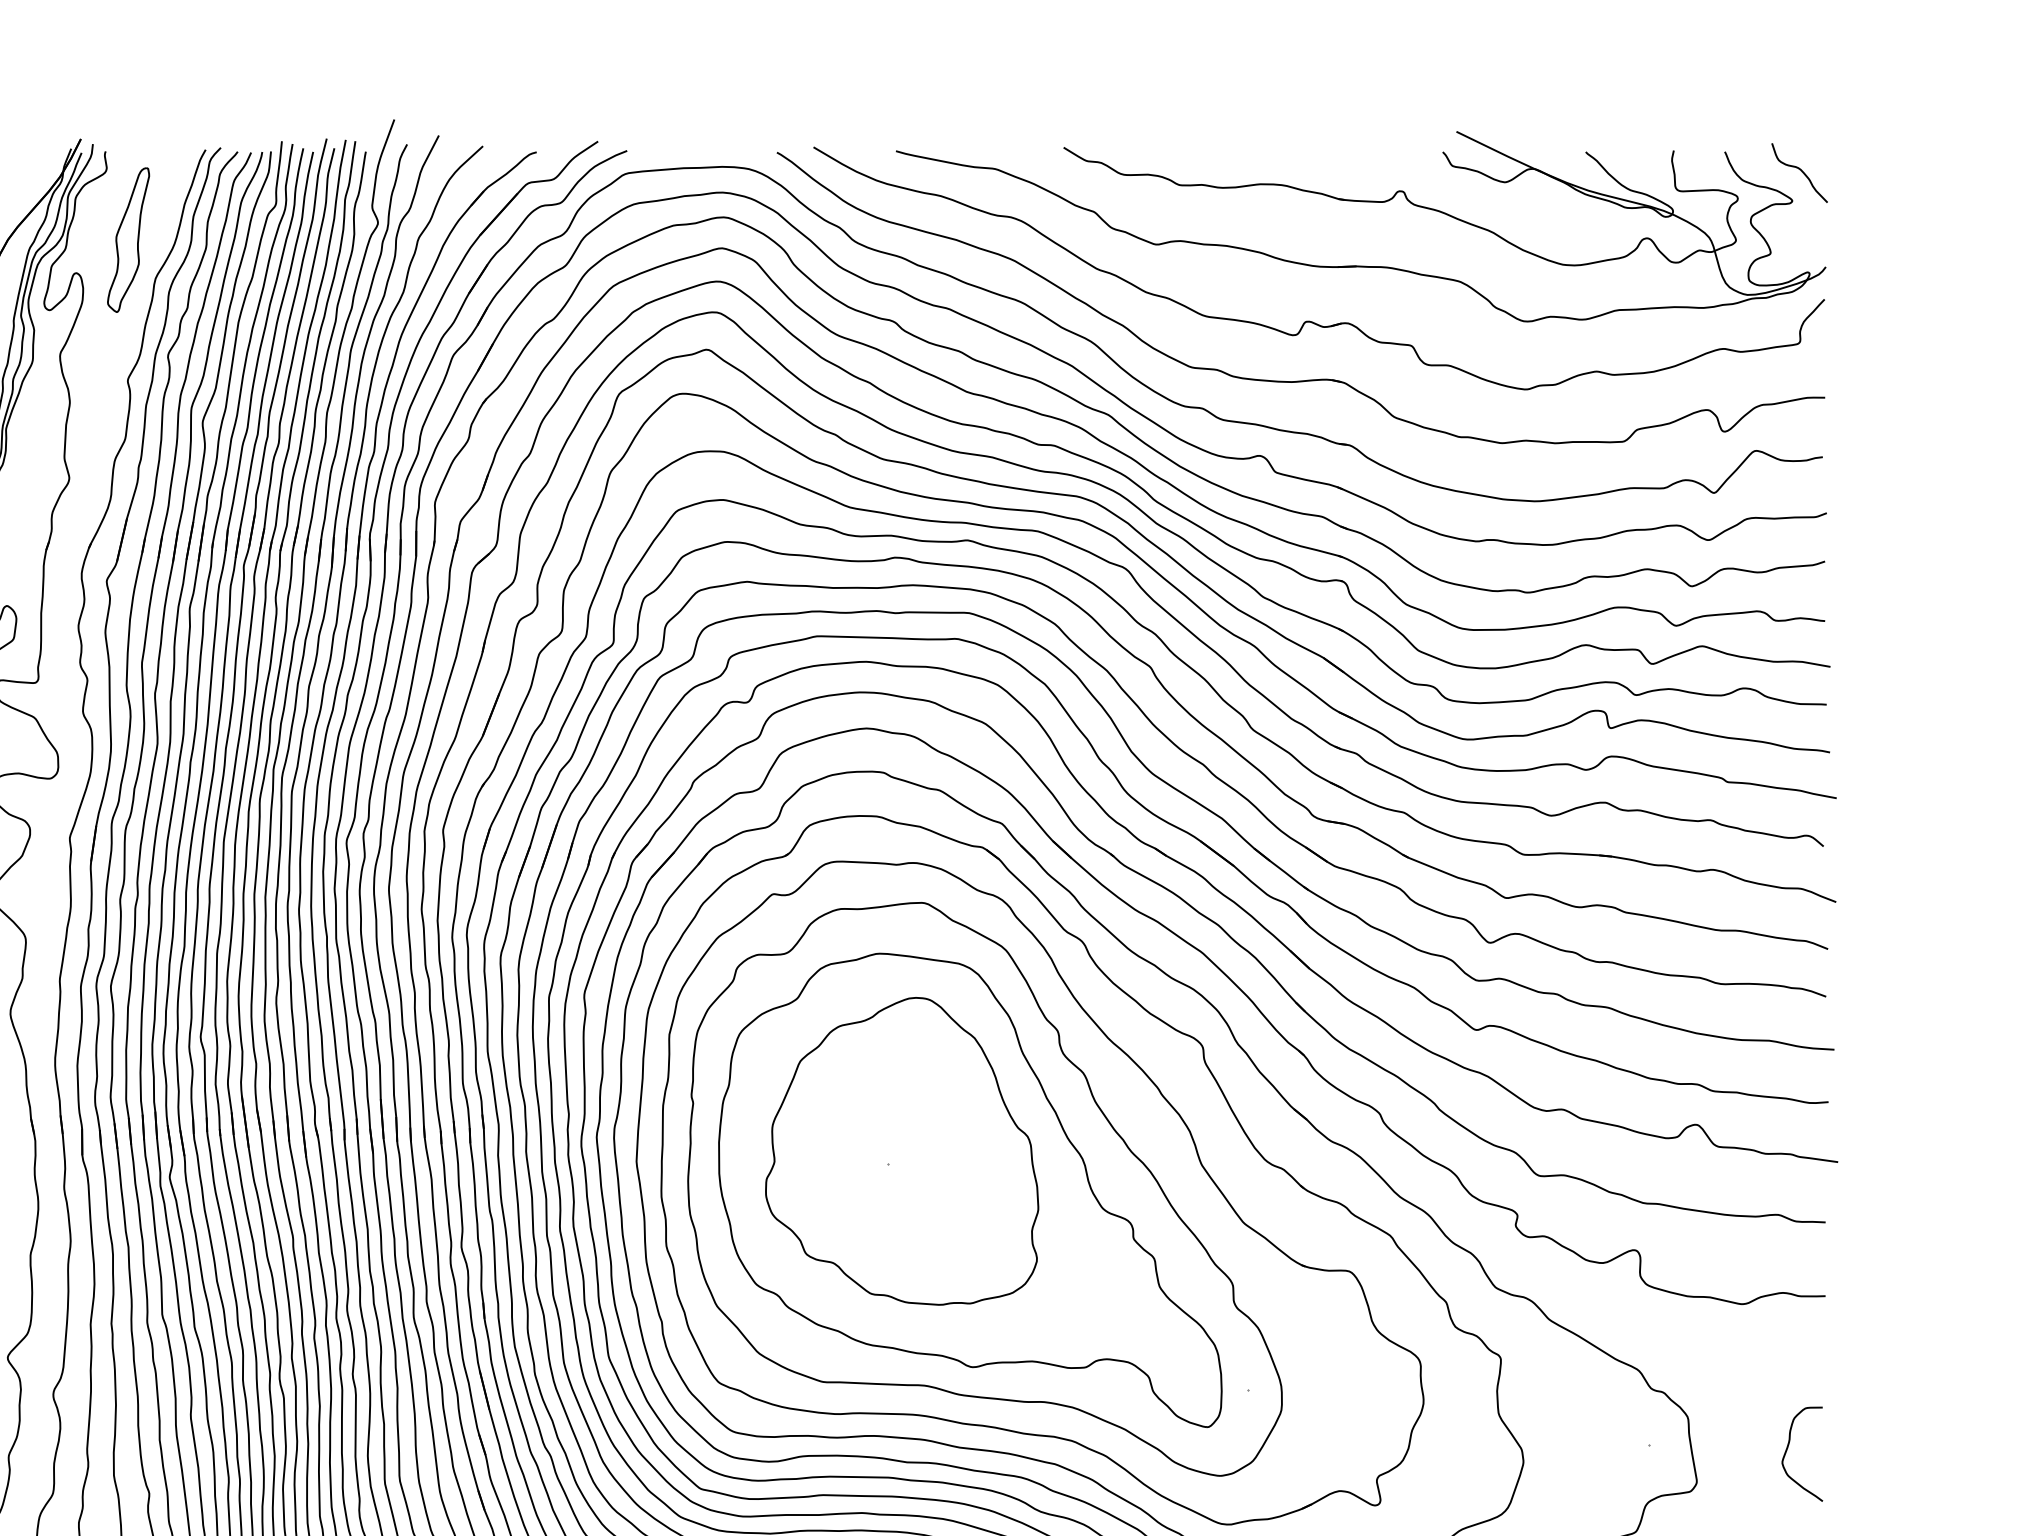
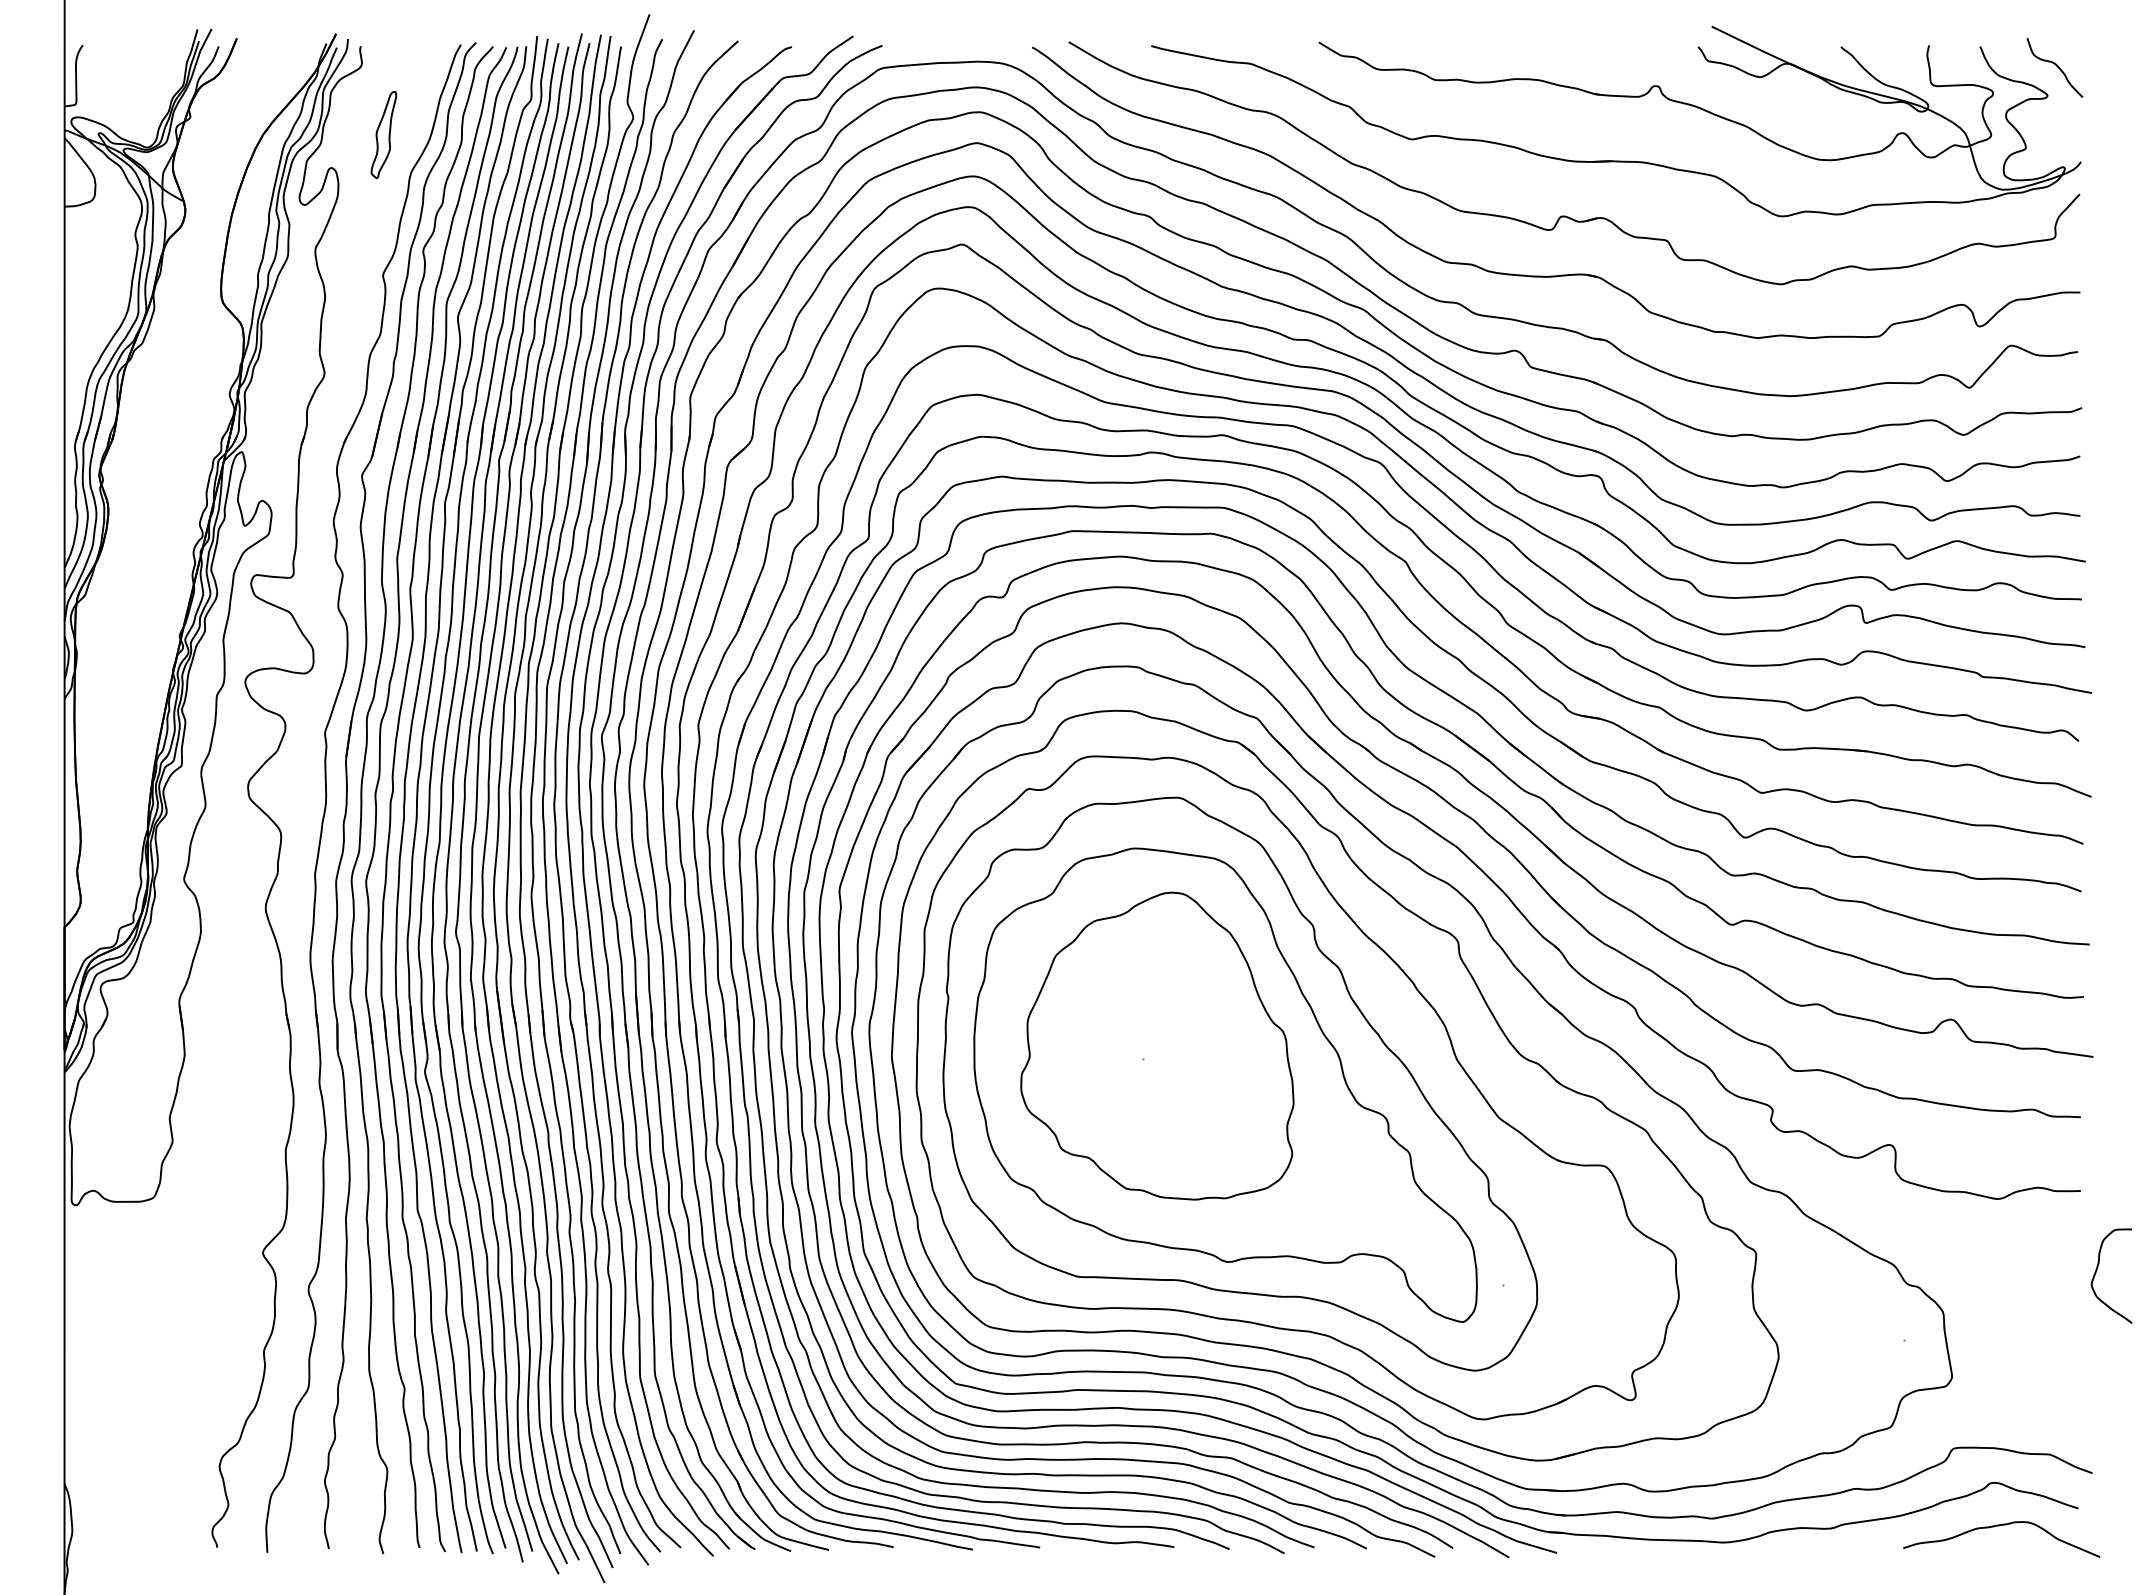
part: (128, 239) -> (383, 134), size x0.6
curve: (1788, 1448) -> (2097, 1270), moved

